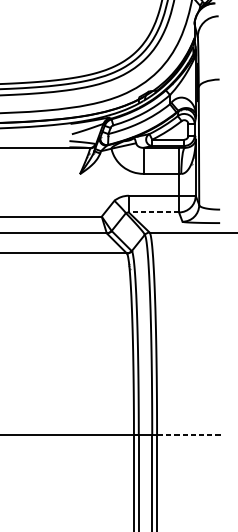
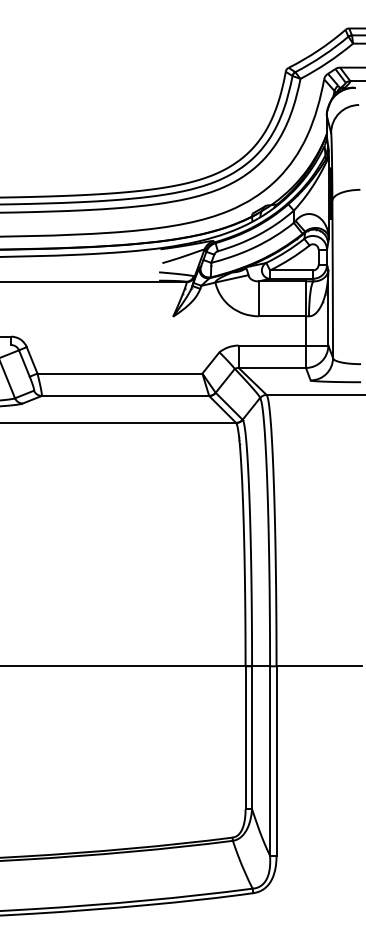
line: (154, 212) -> (272, 367), dashed -> solid
line: (189, 435) -> (319, 666), dashed -> solid

